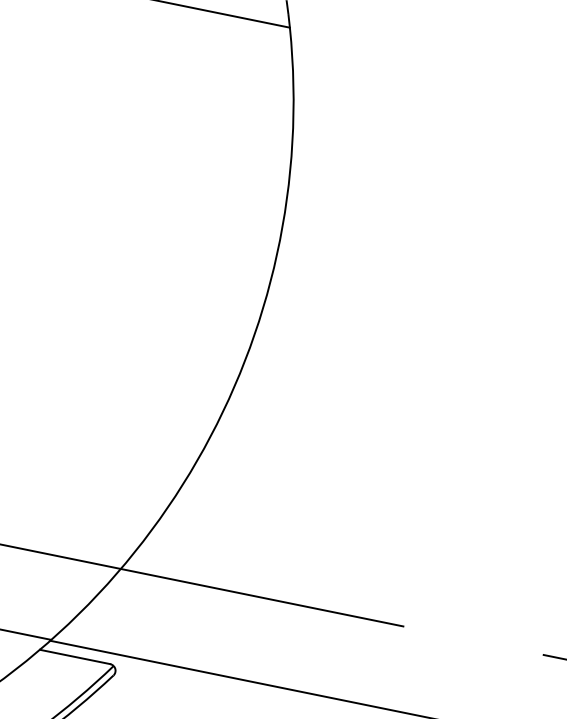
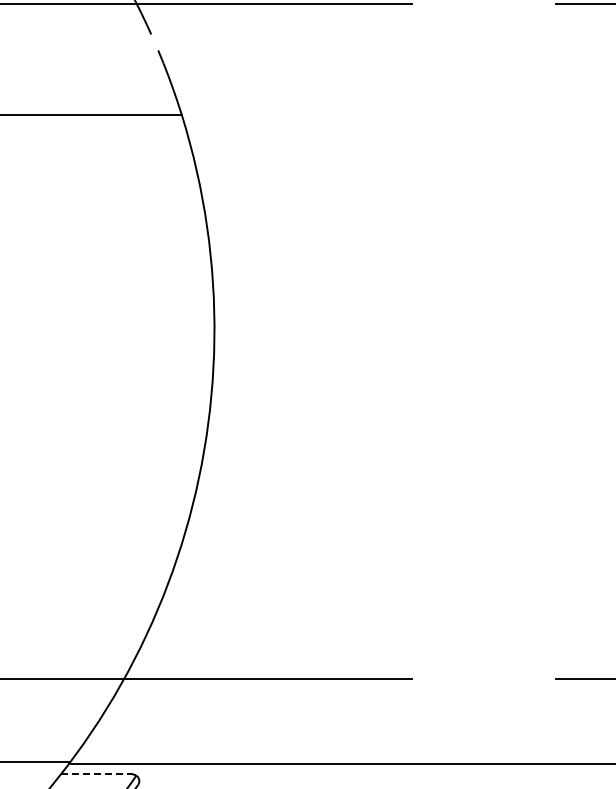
line: (74, 656) -> (96, 774), solid -> dashed

